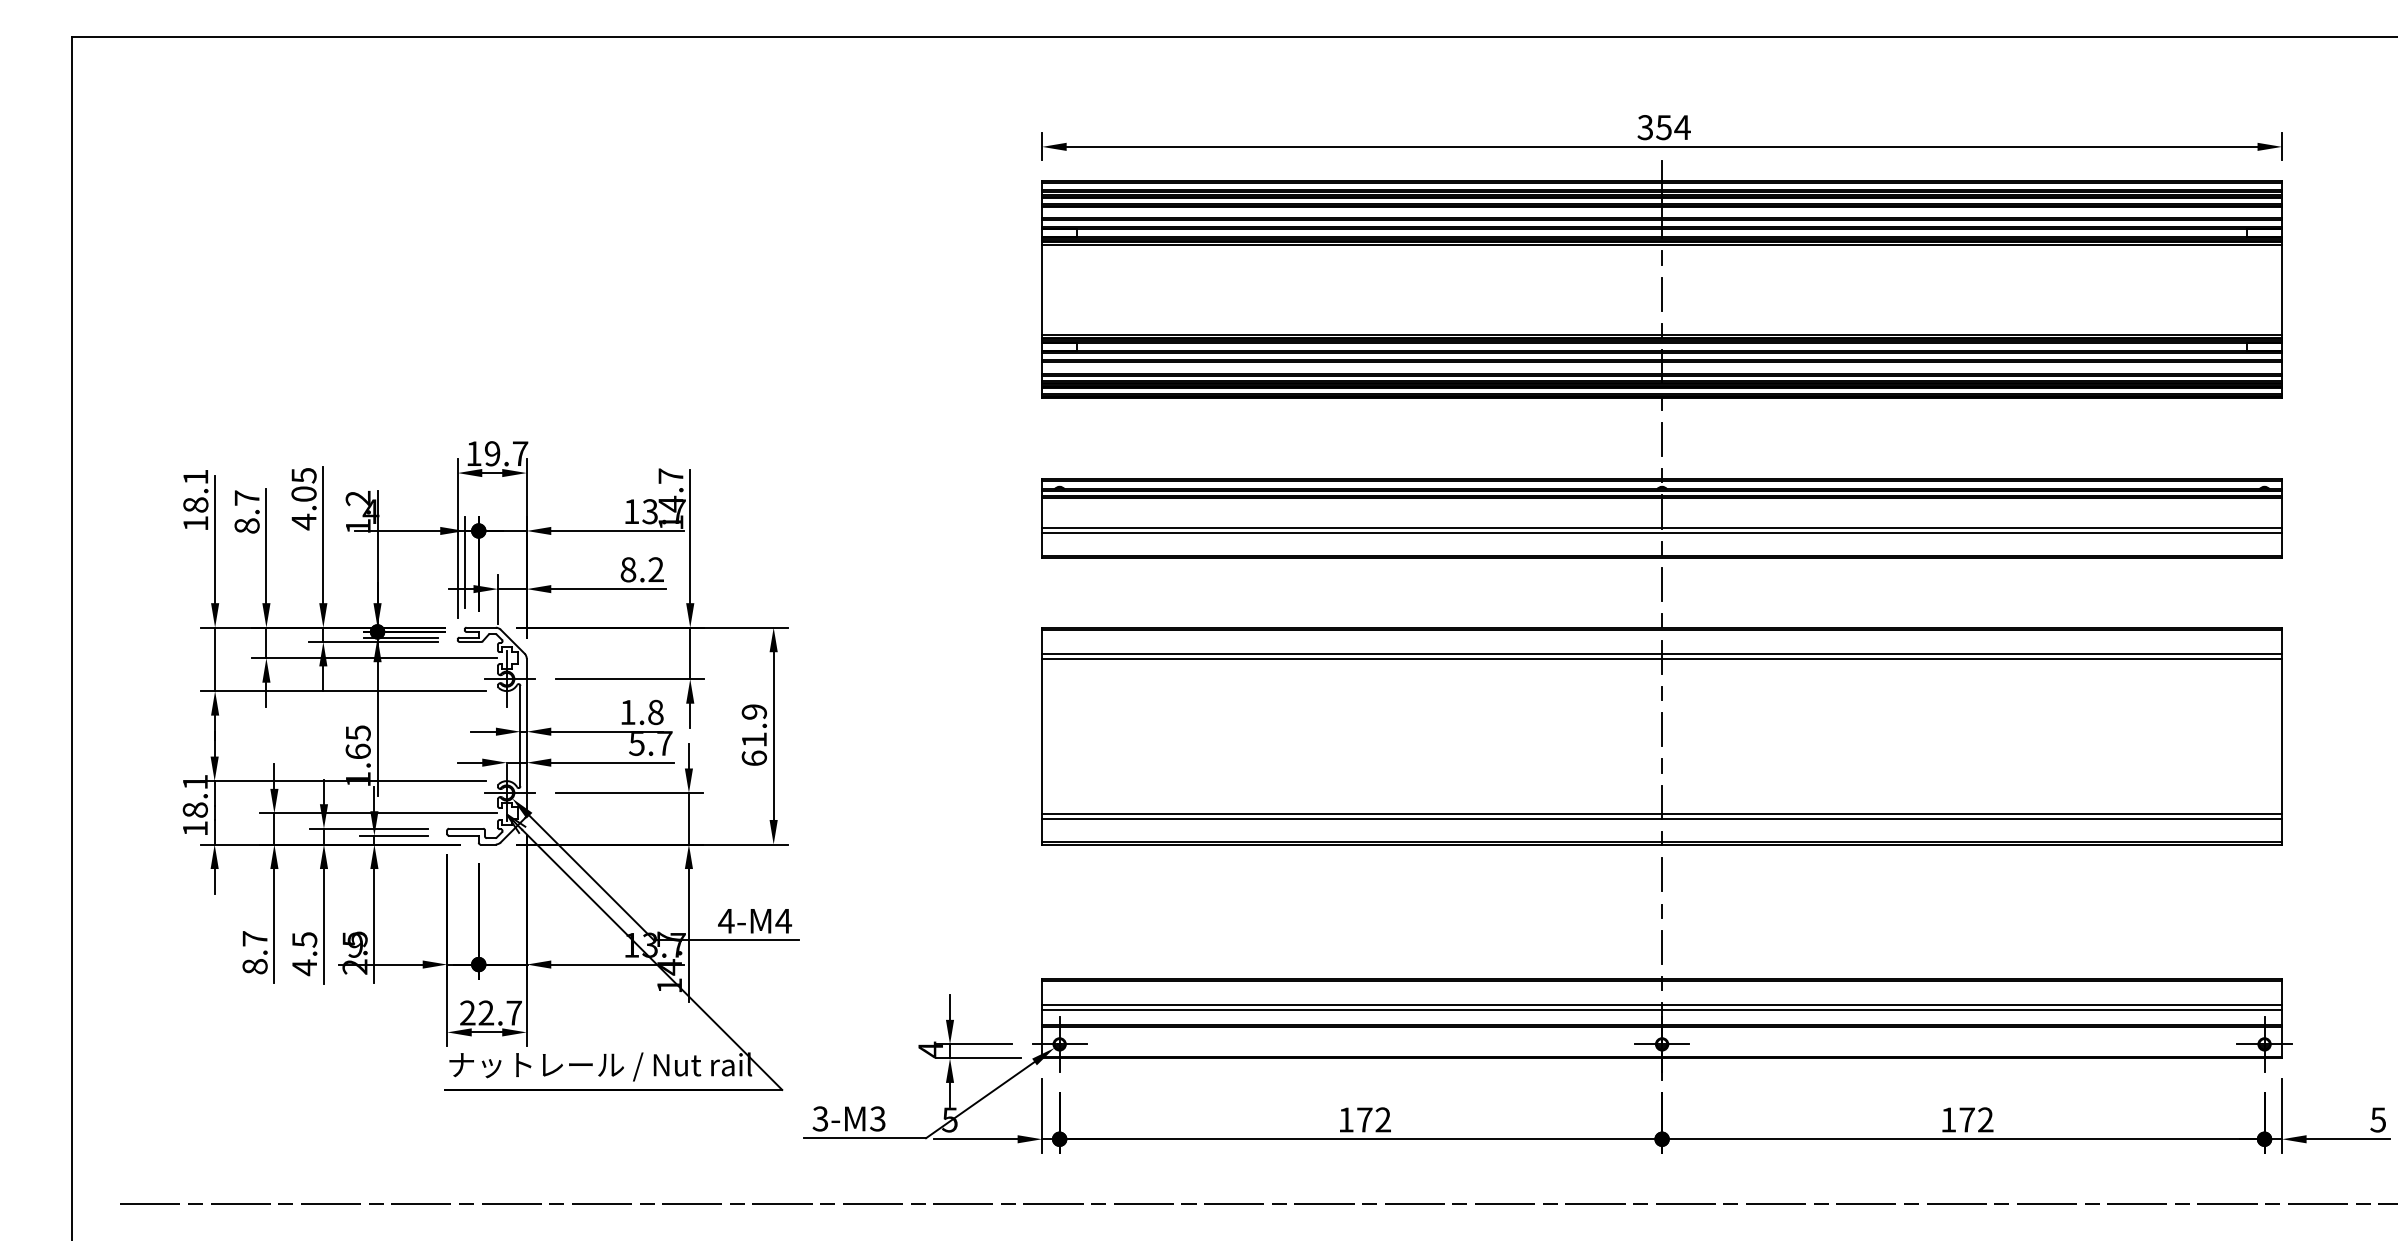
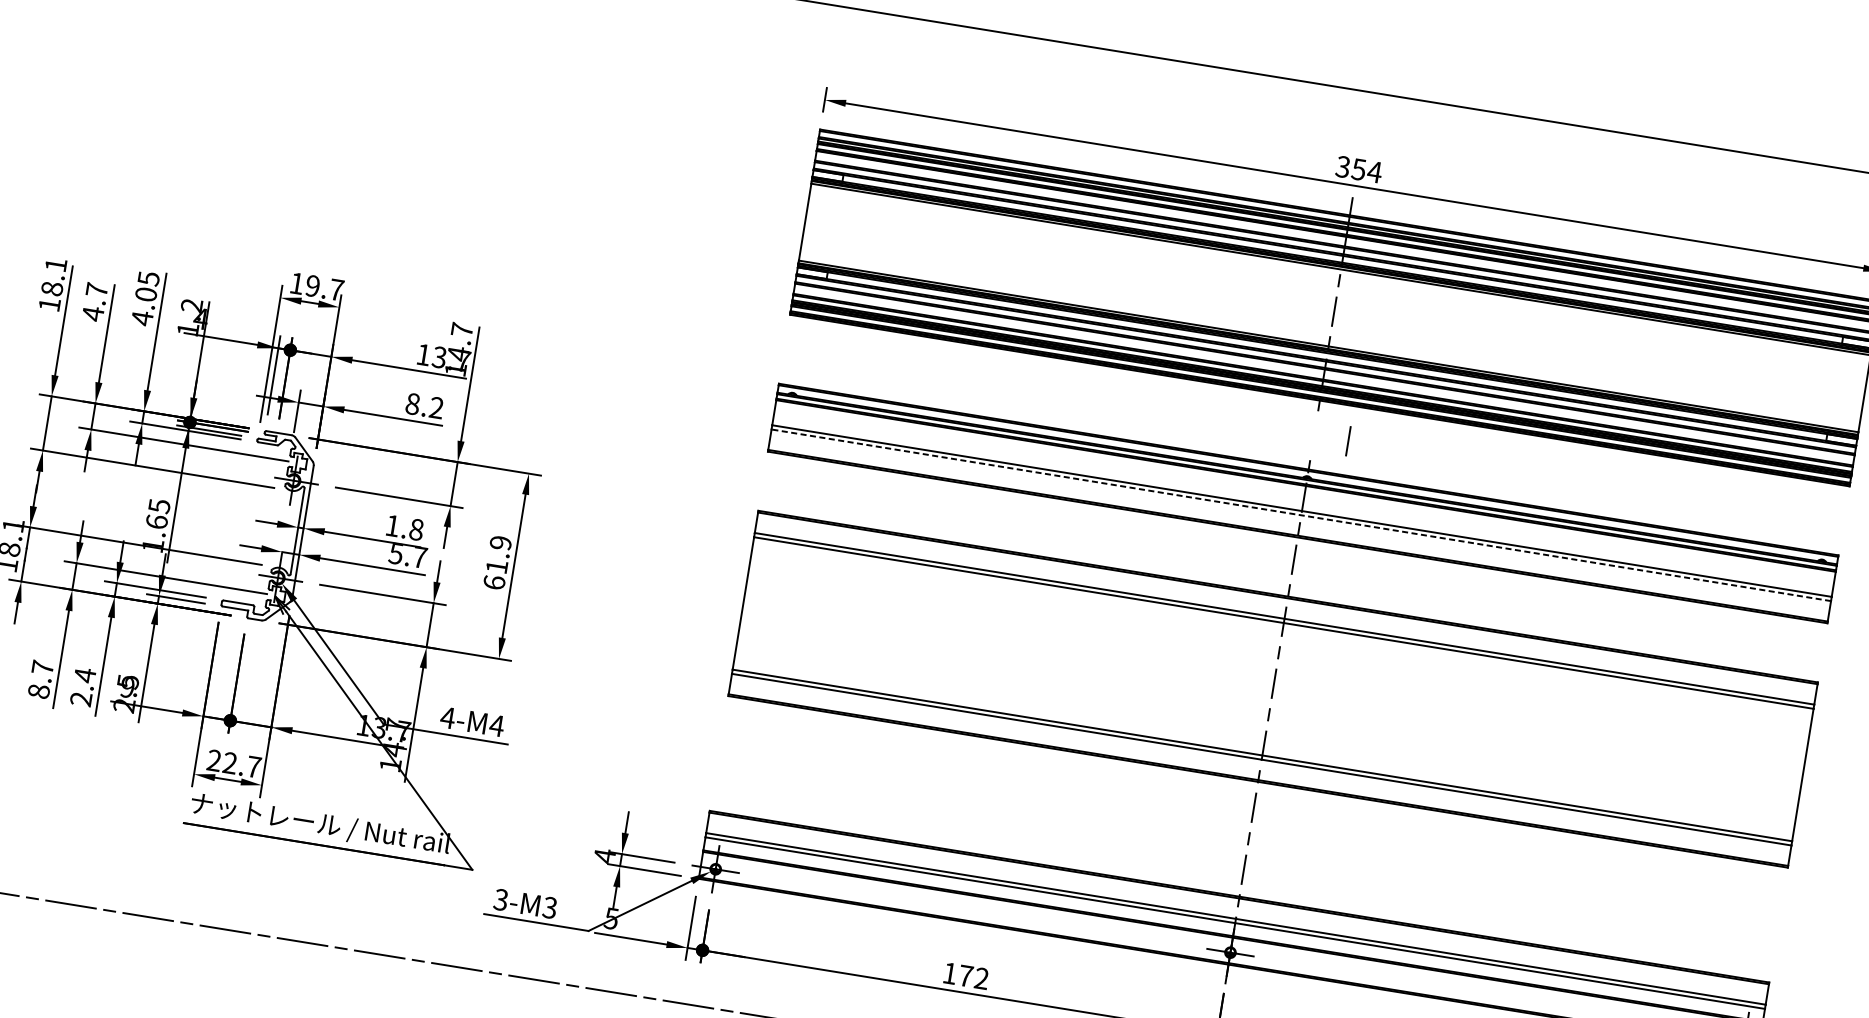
line: (1661, 439) -> (1347, 441), moved
text: (246, 525) -> (92, 313), 8.7 -> 4.7
line: (1662, 532) -> (1301, 515), solid -> dashed
text: (304, 953) -> (83, 687), 4.5 -> 2.4

